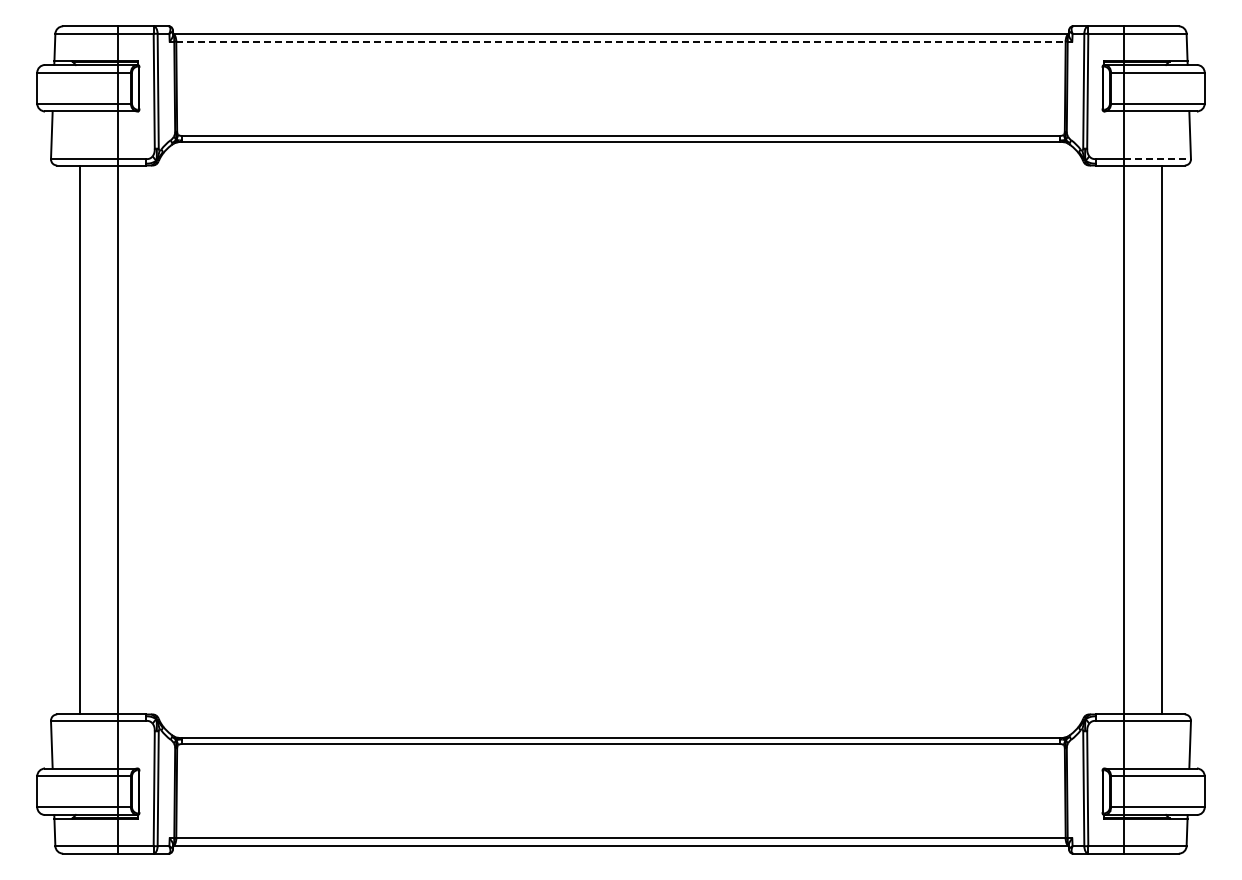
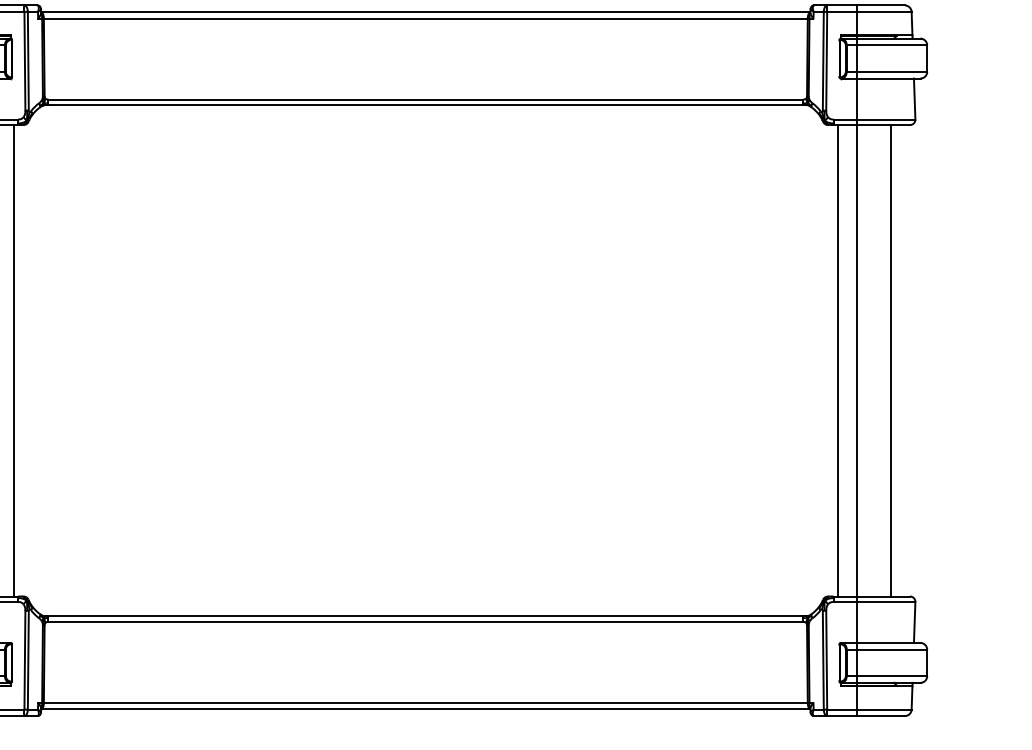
line: (621, 41) -> (426, 18), dashed -> solid
line: (1157, 159) -> (886, 119), dashed -> solid
line: (141, 439) -> (13, 360), added
line: (1100, 439) -> (837, 360), added

